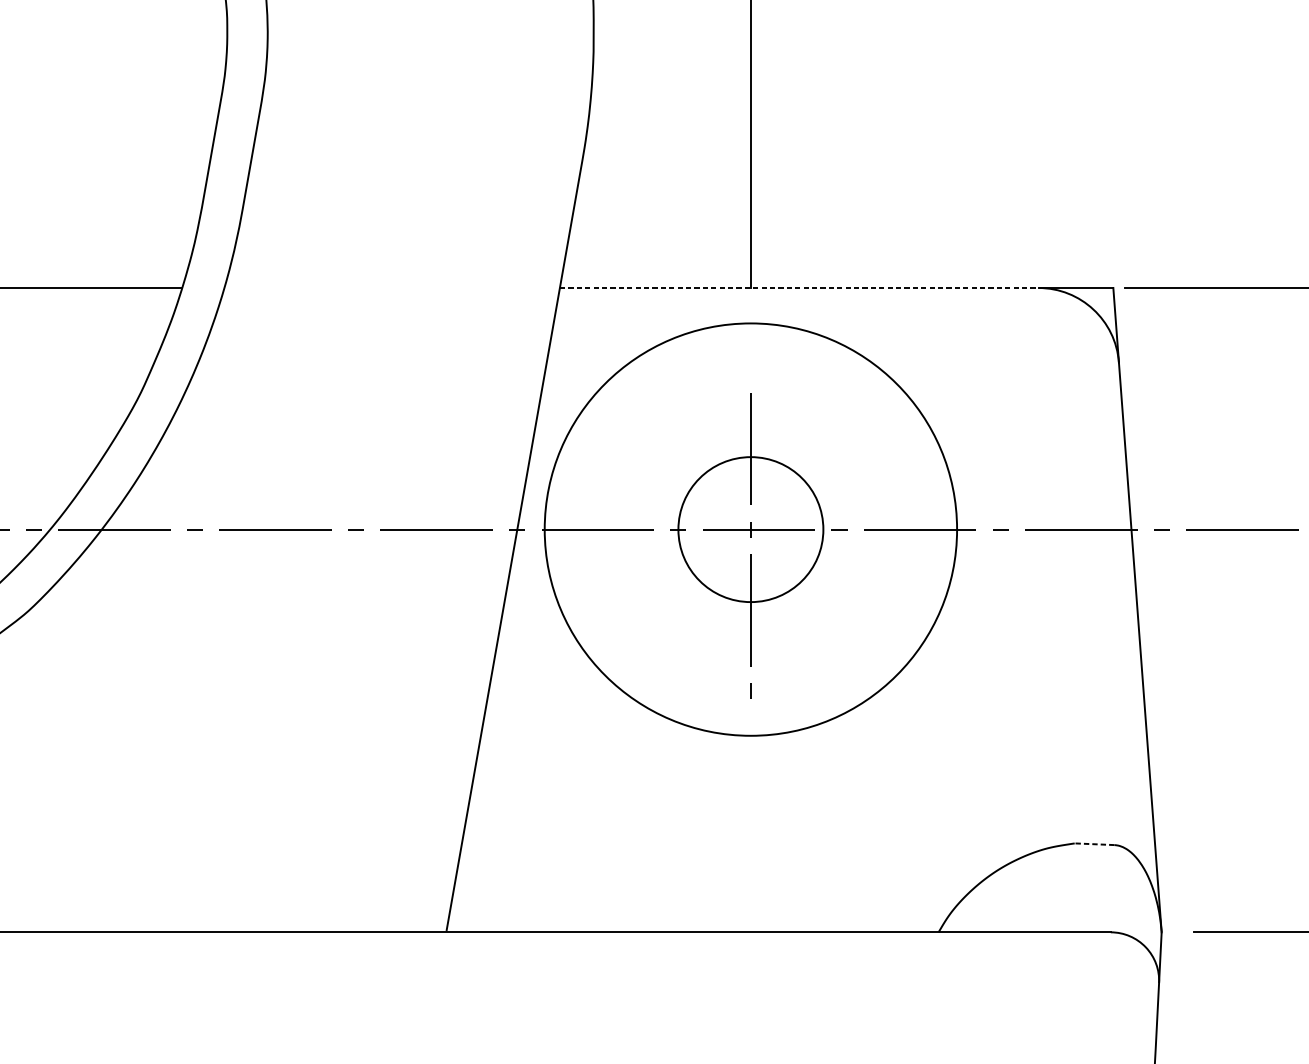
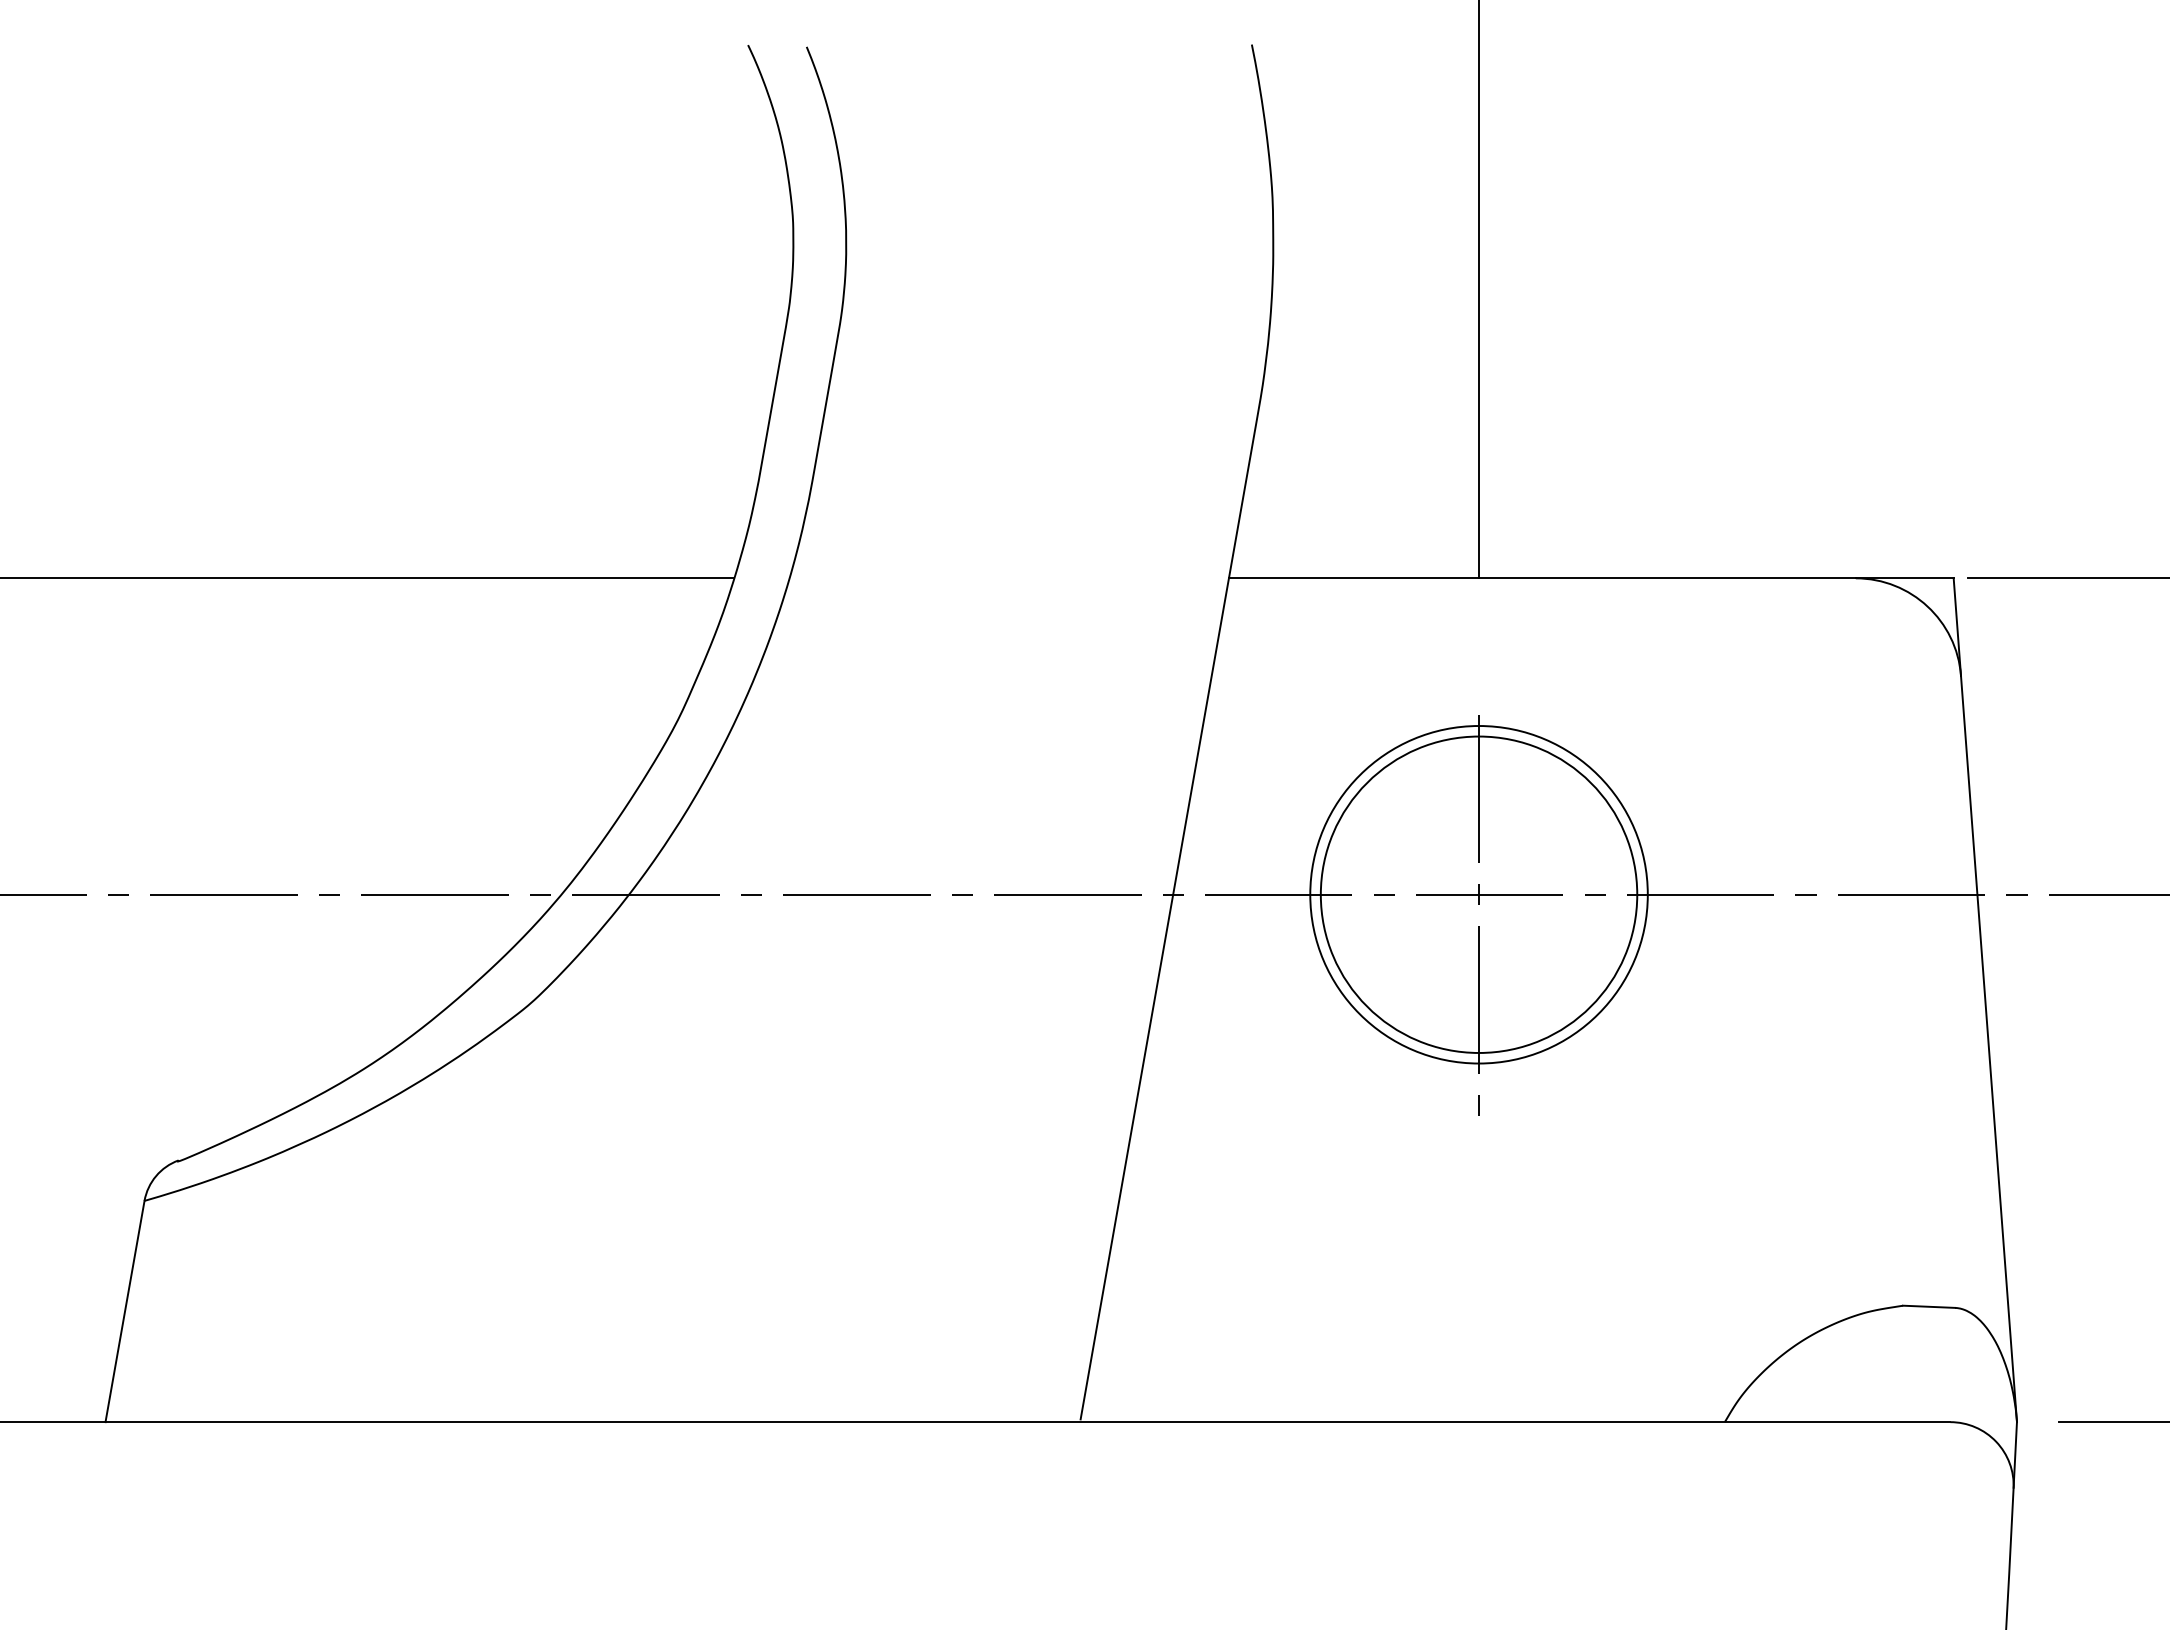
line: (799, 288) -> (1542, 578), dashed -> solid
circle: (750, 529) -> (1478, 894), size x0.62
circle: (750, 529) -> (1478, 894), size x1.67
line: (1094, 844) -> (1928, 1306), dashed -> solid

